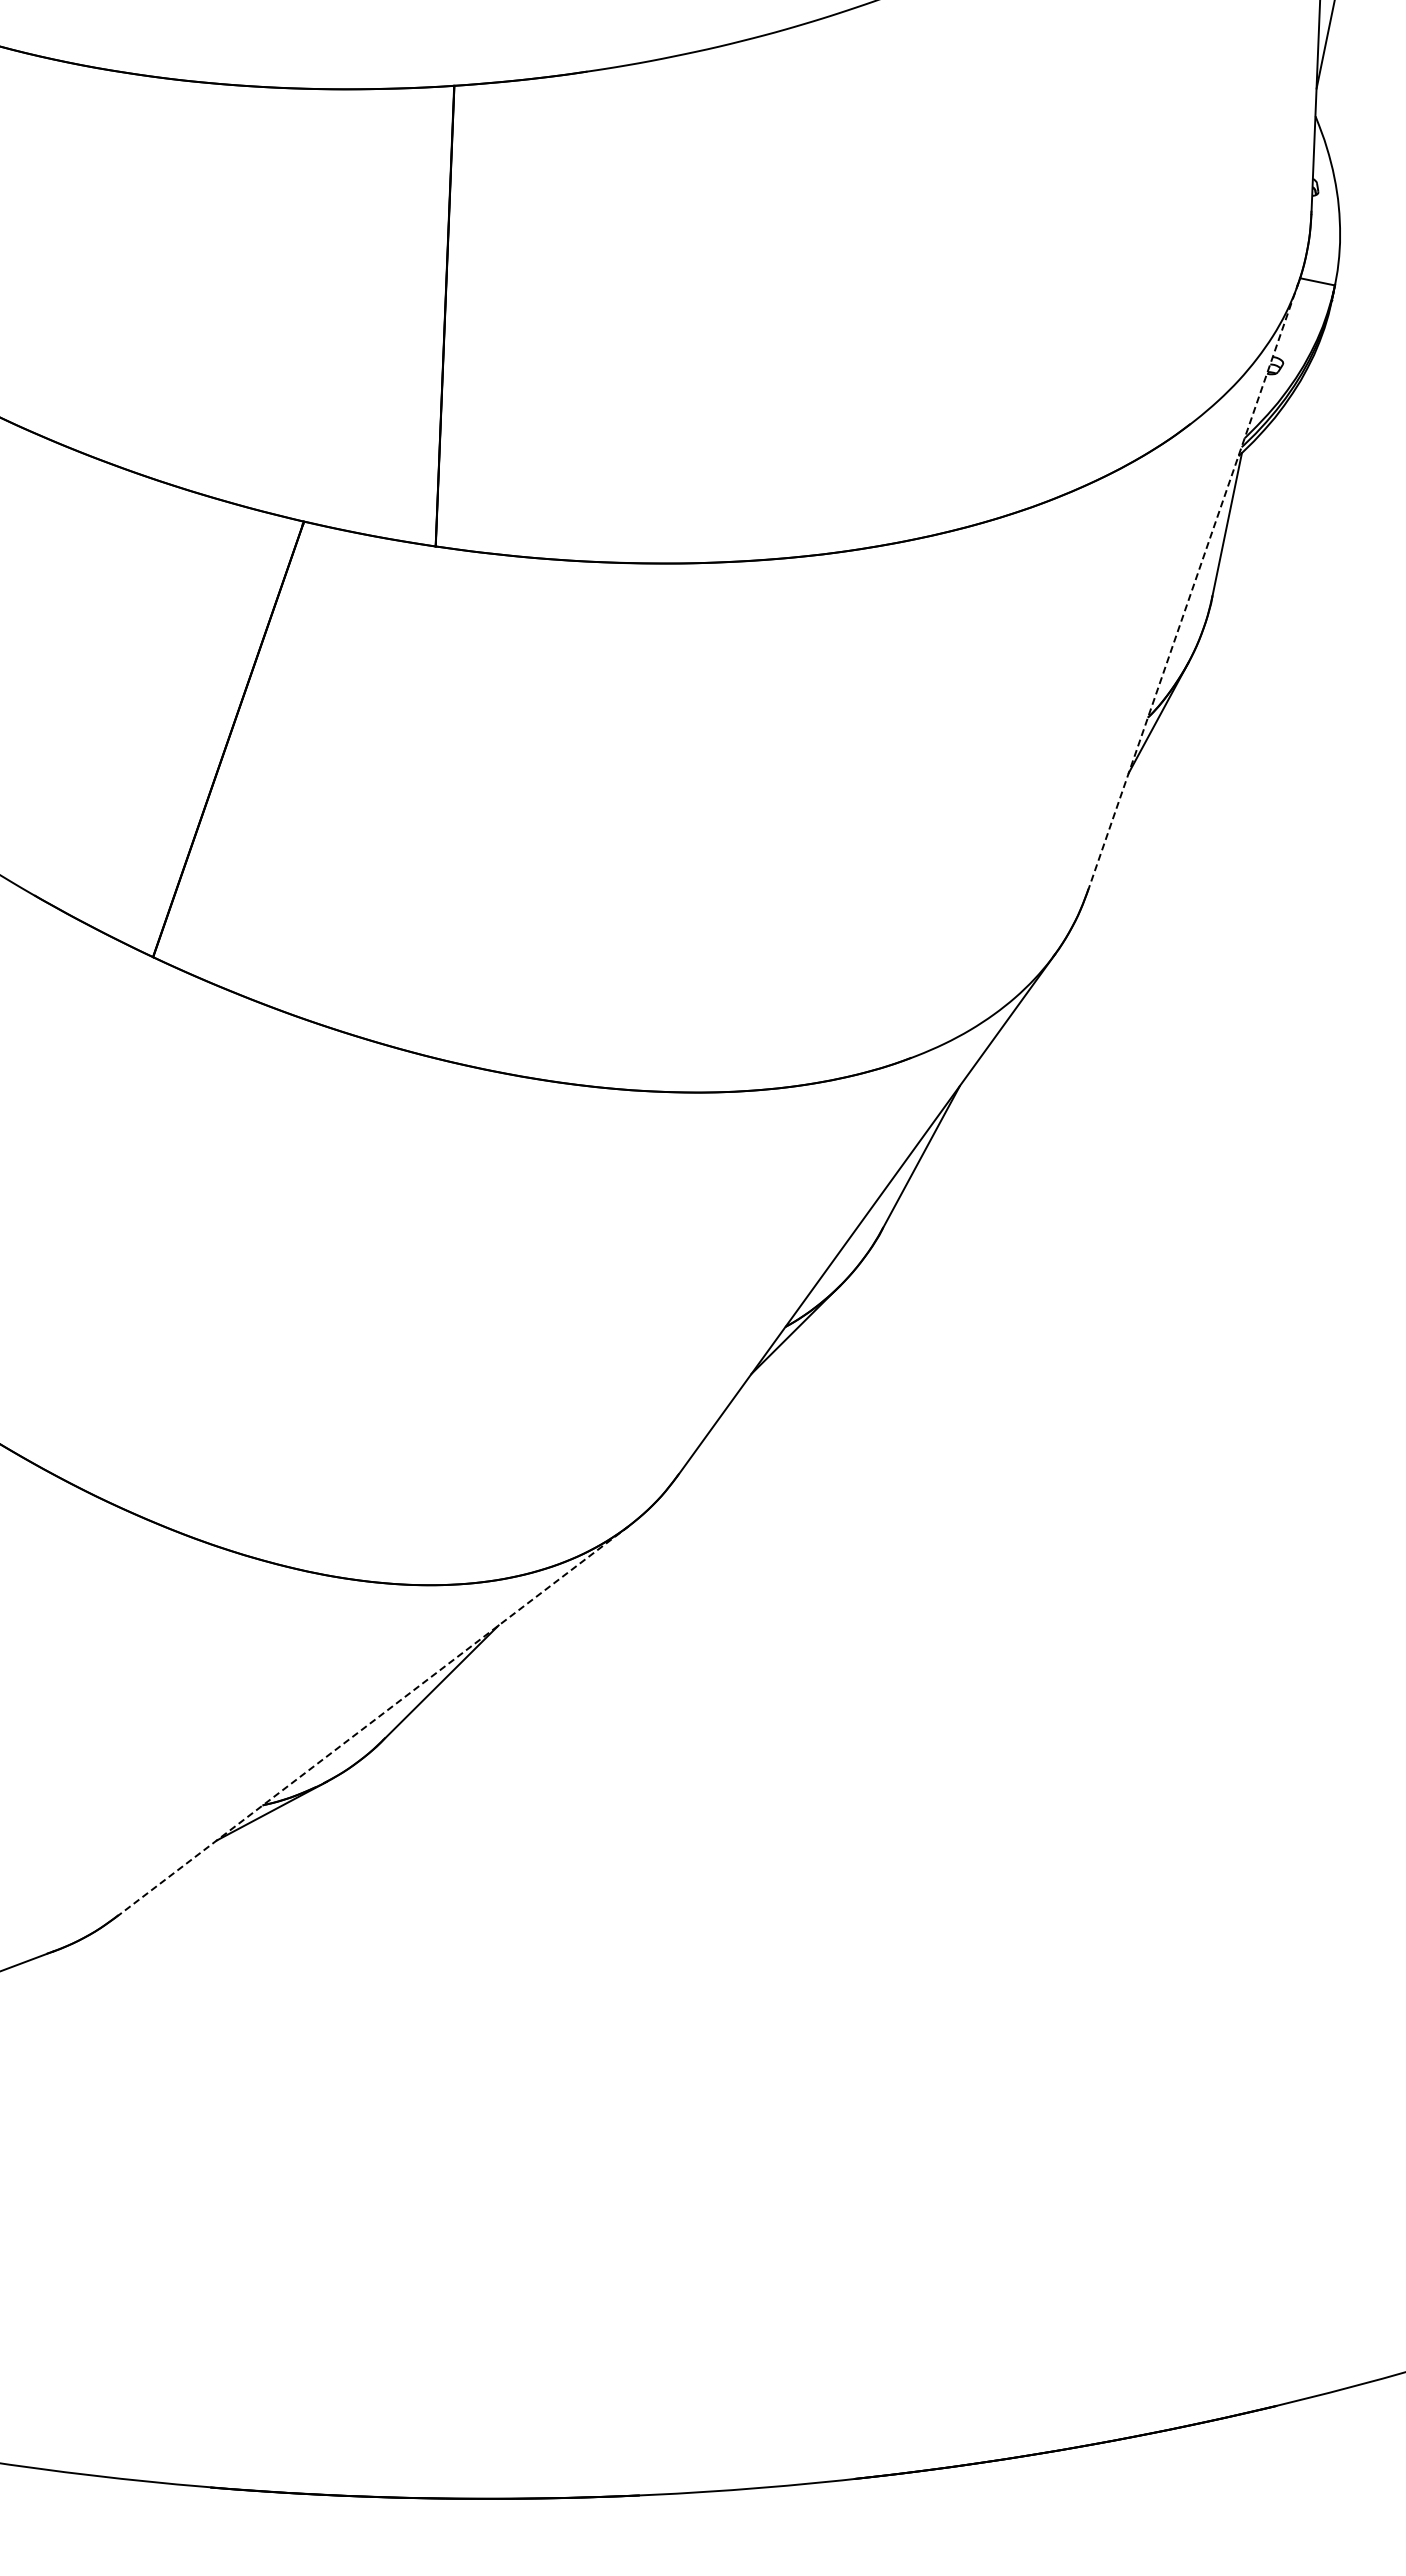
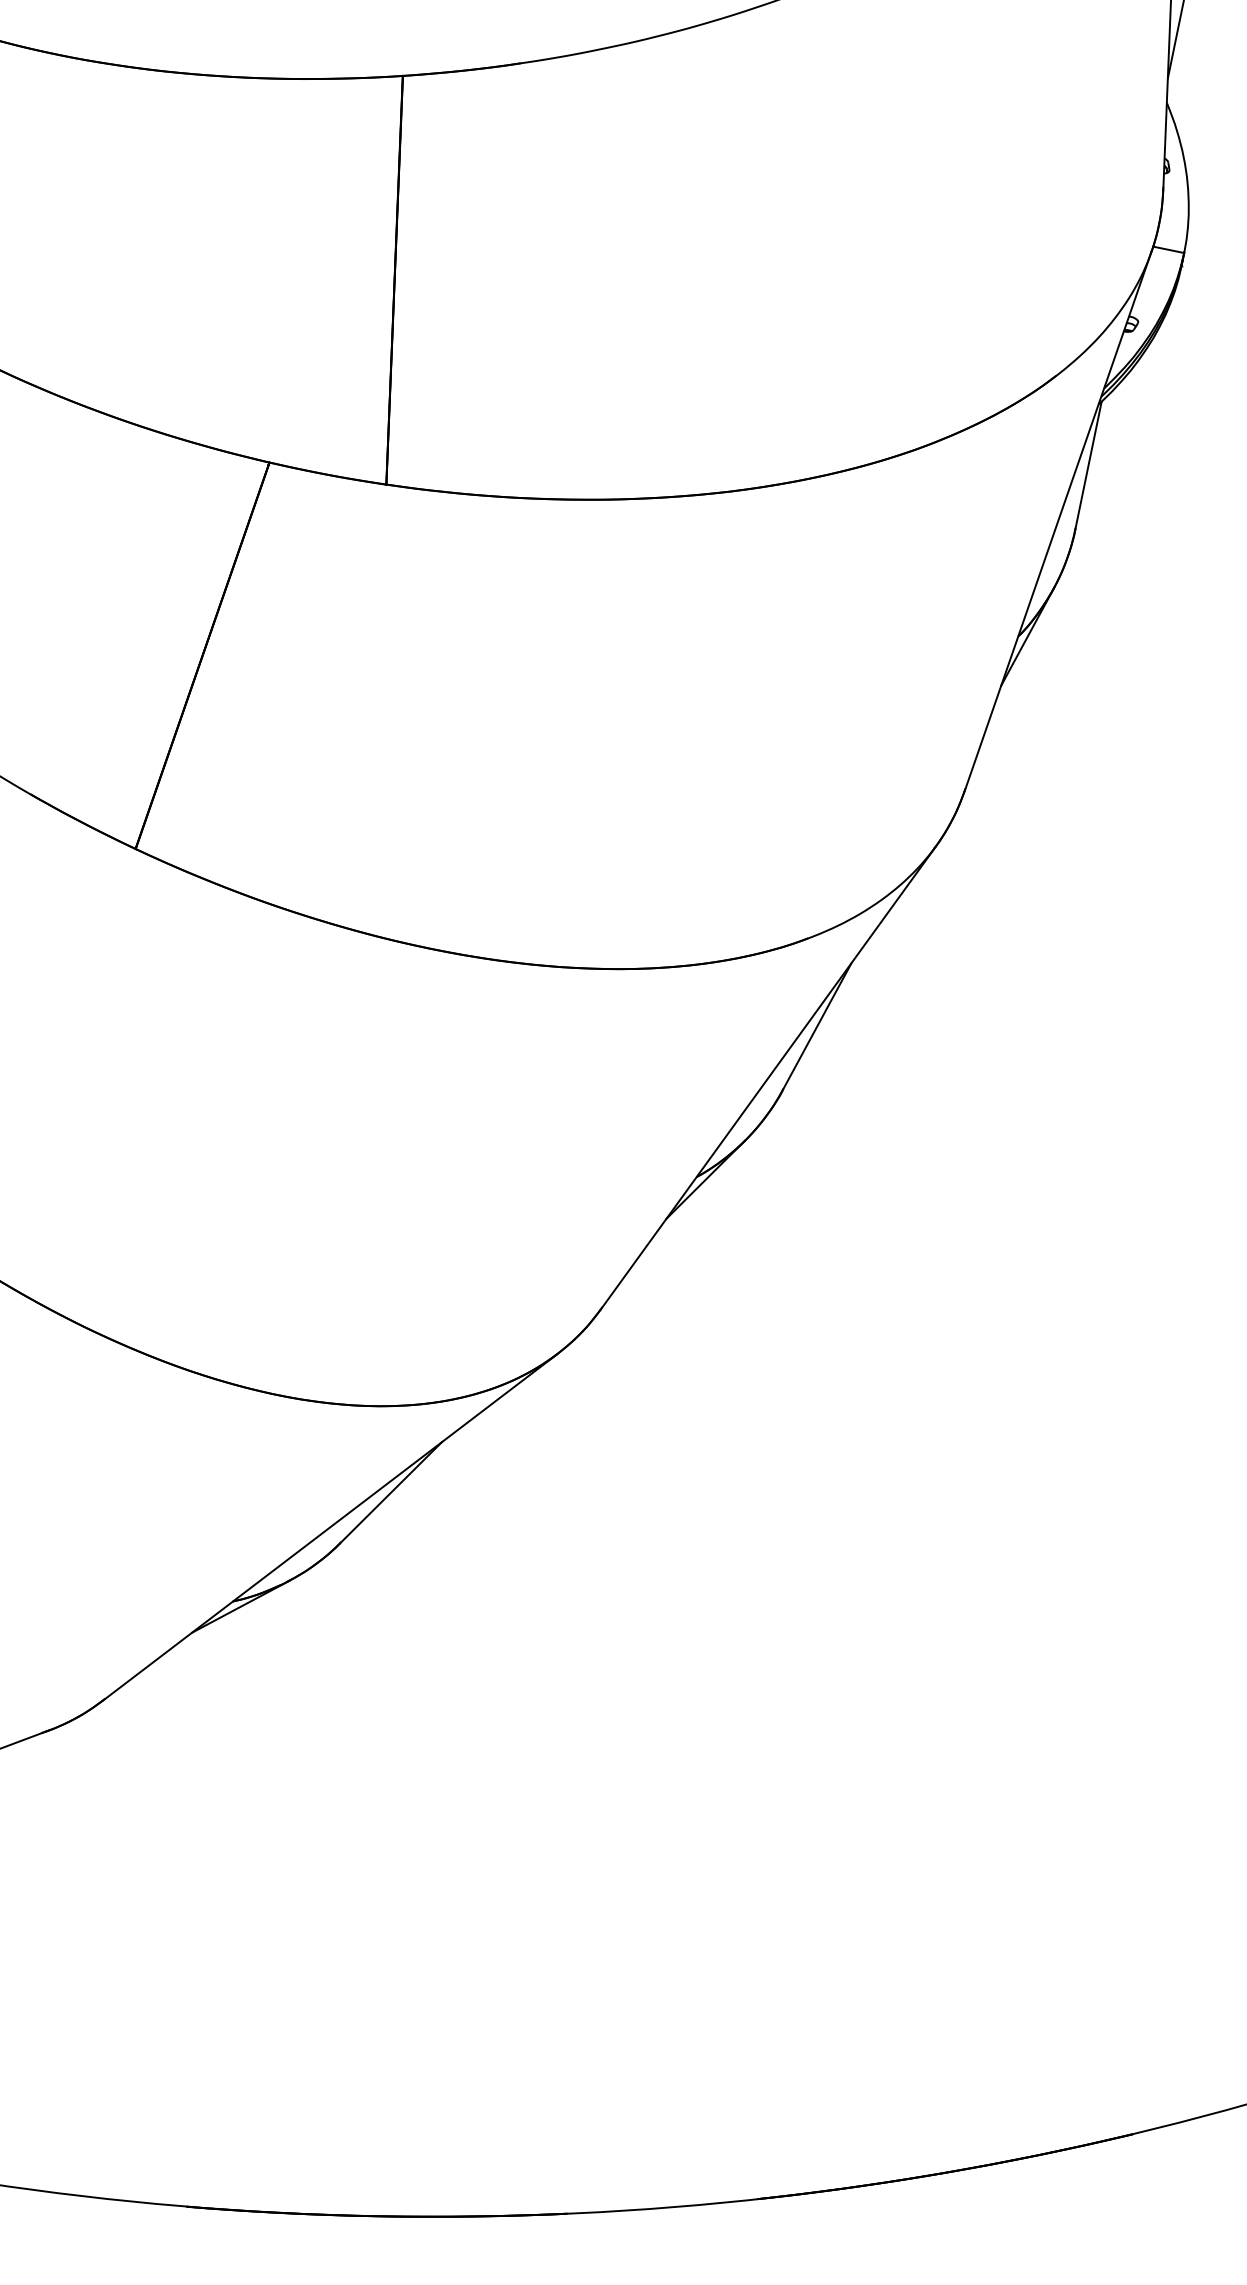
line: (1193, 587) -> (1058, 521), dashed -> solid
line: (372, 1721) -> (330, 1527), dashed -> solid

